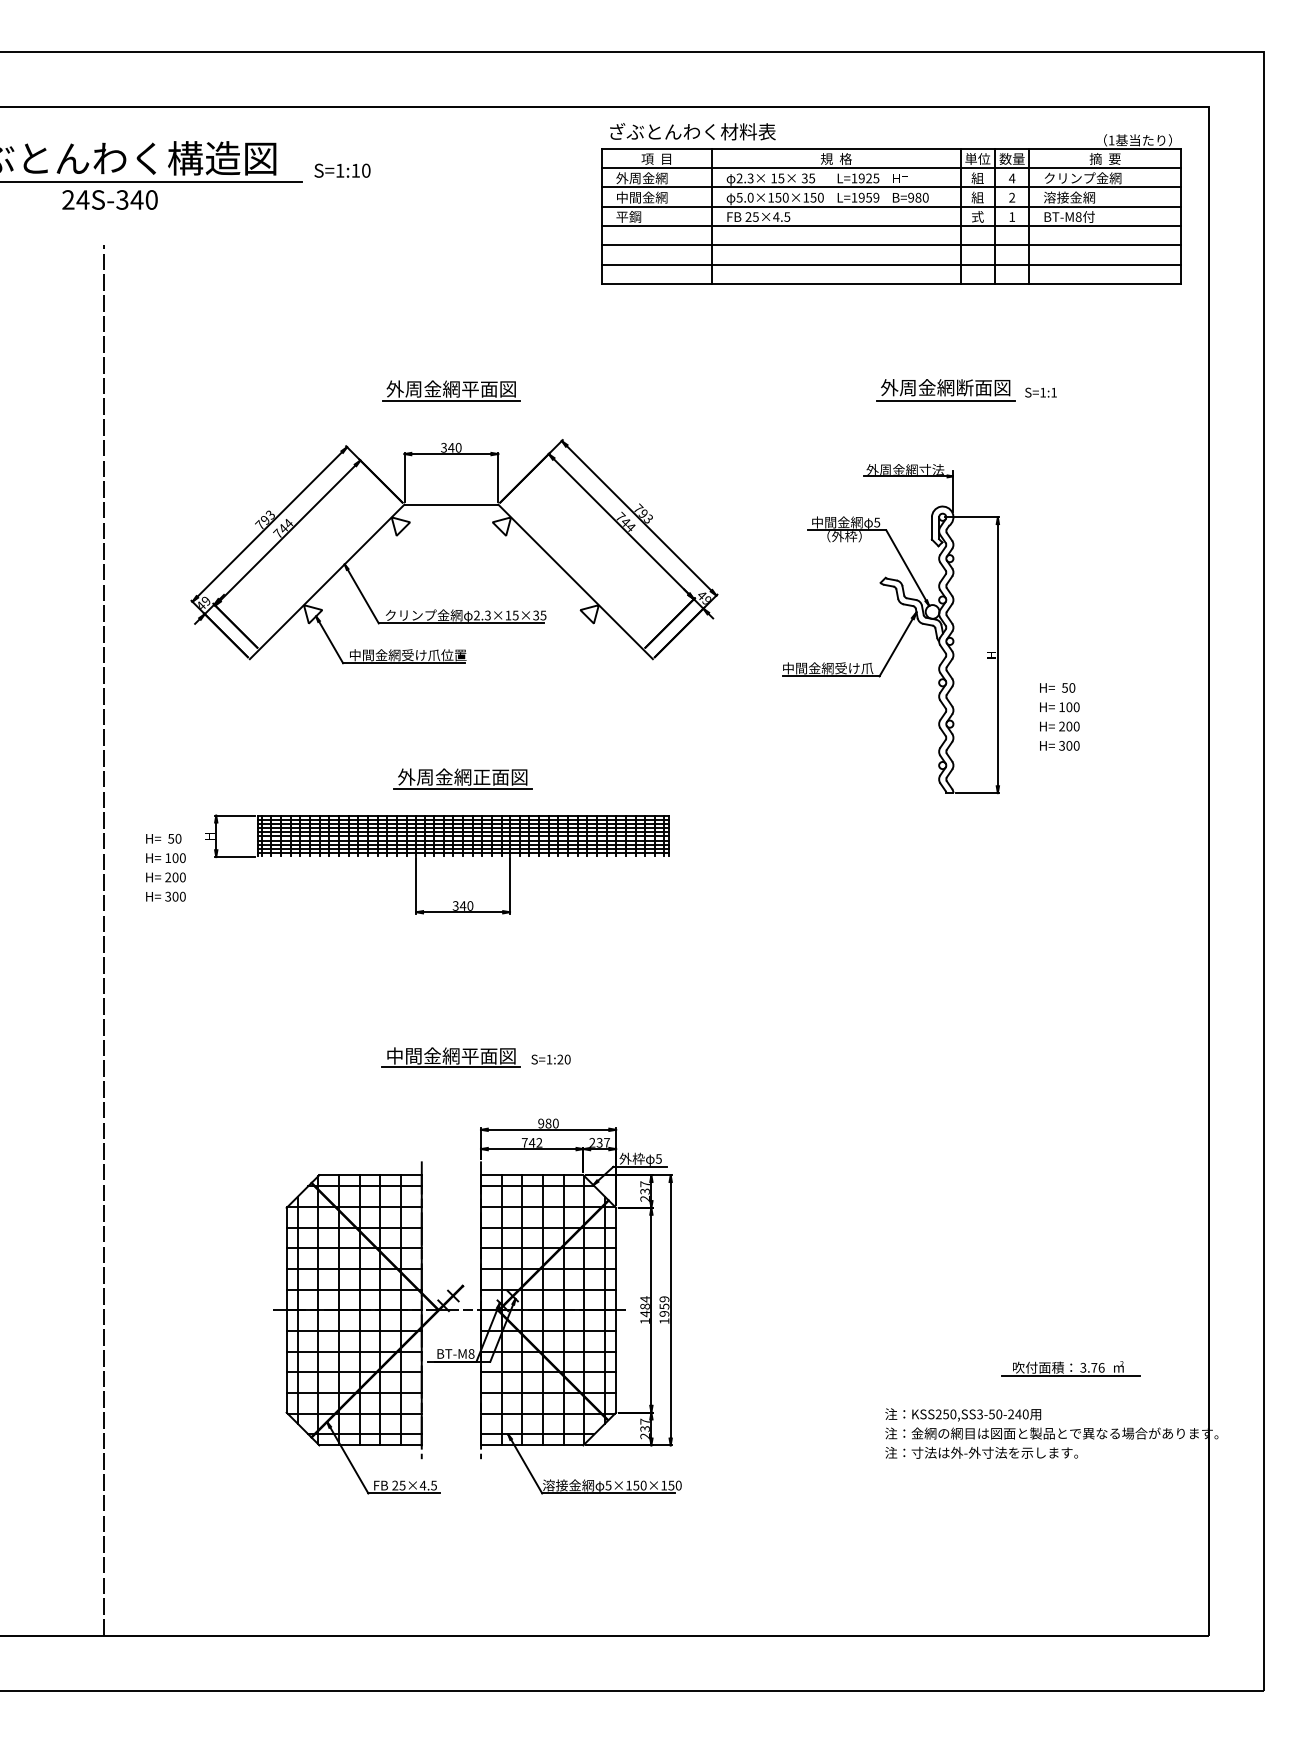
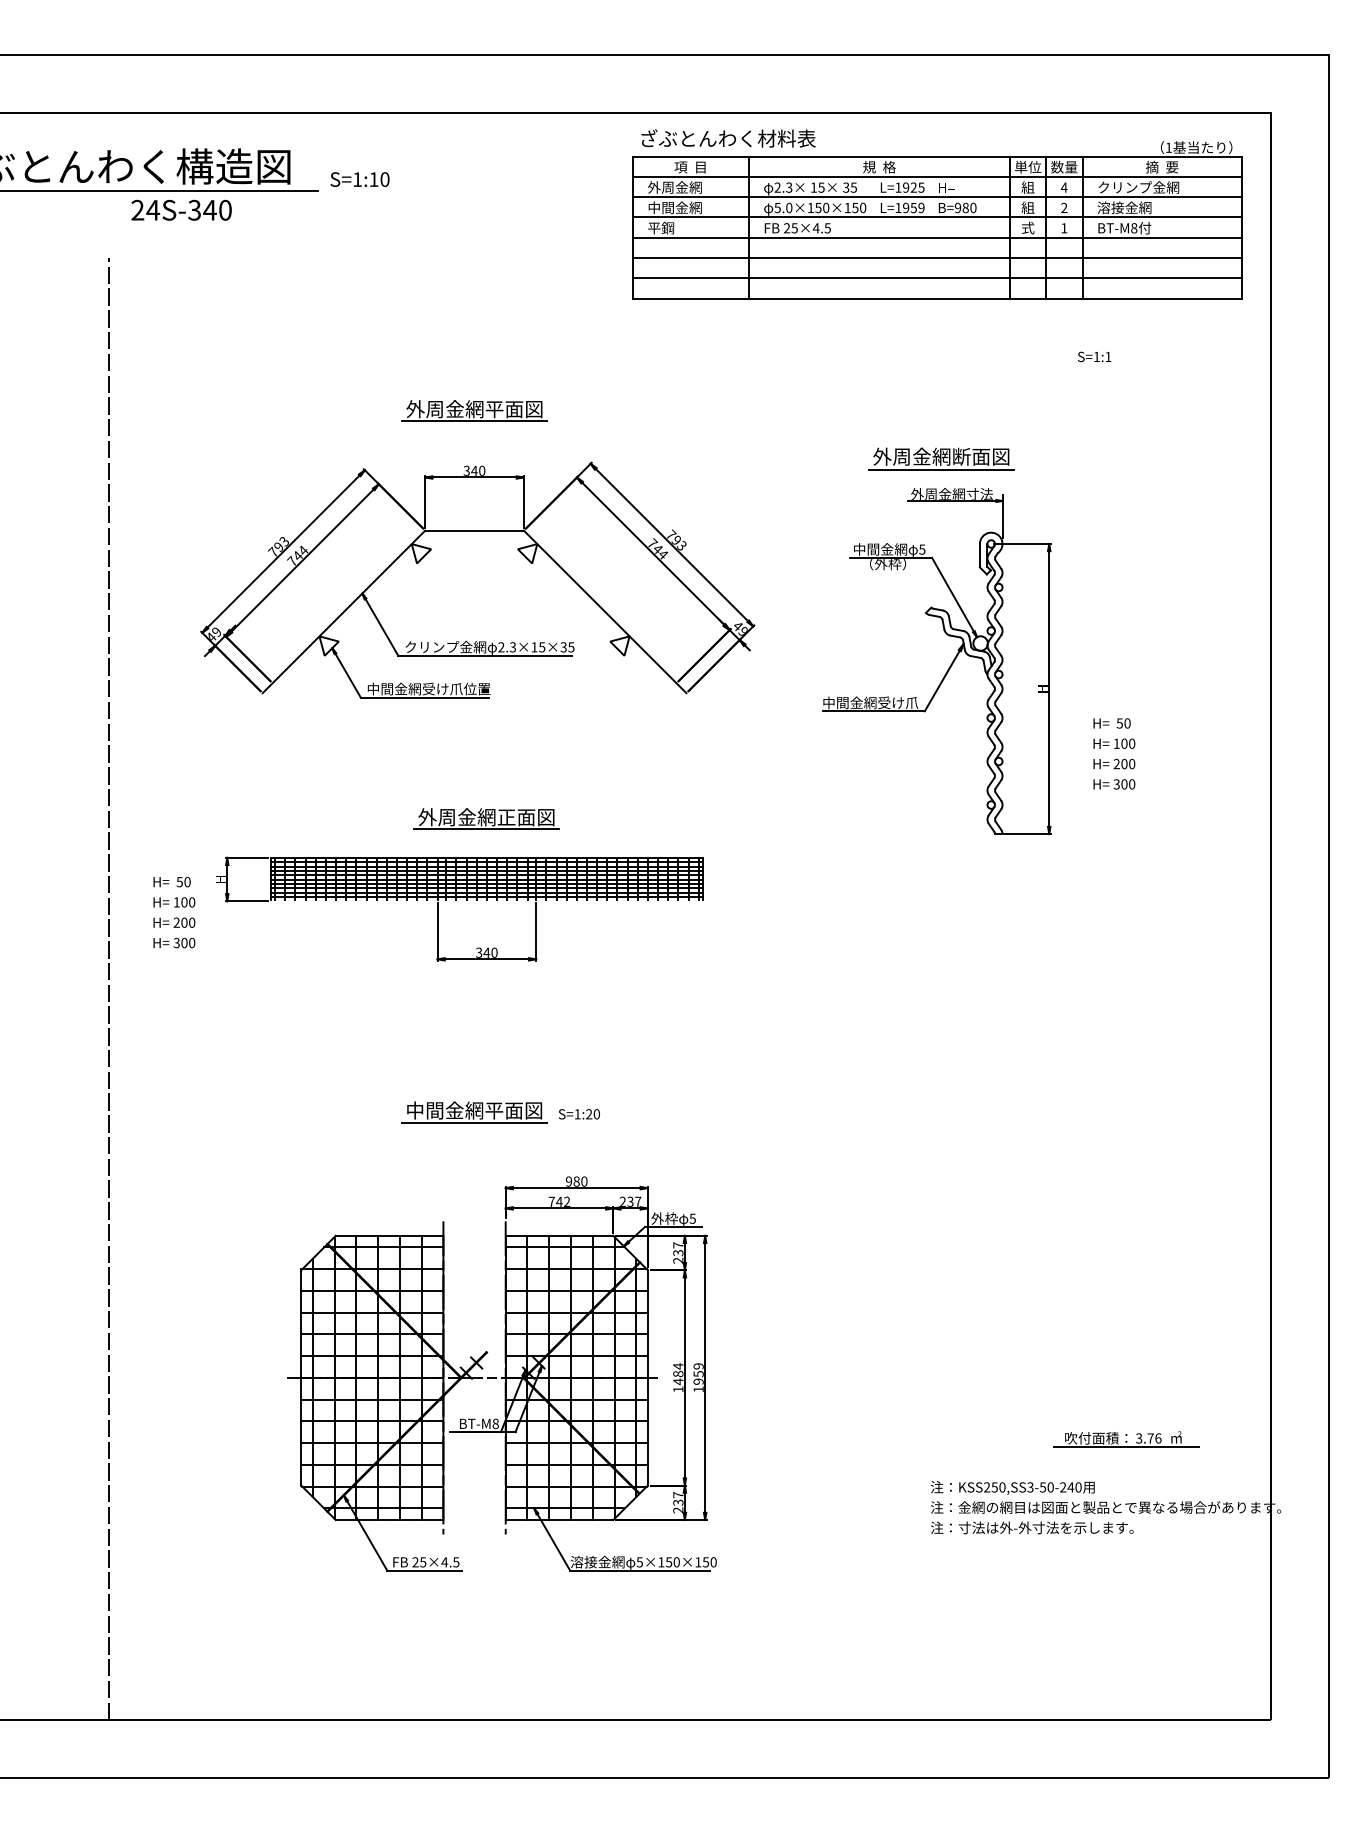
text: (109, 199) -> (181, 209), moved
part: (945, 389) -> (941, 458), moved
text: (1040, 392) -> (1094, 356), moved

